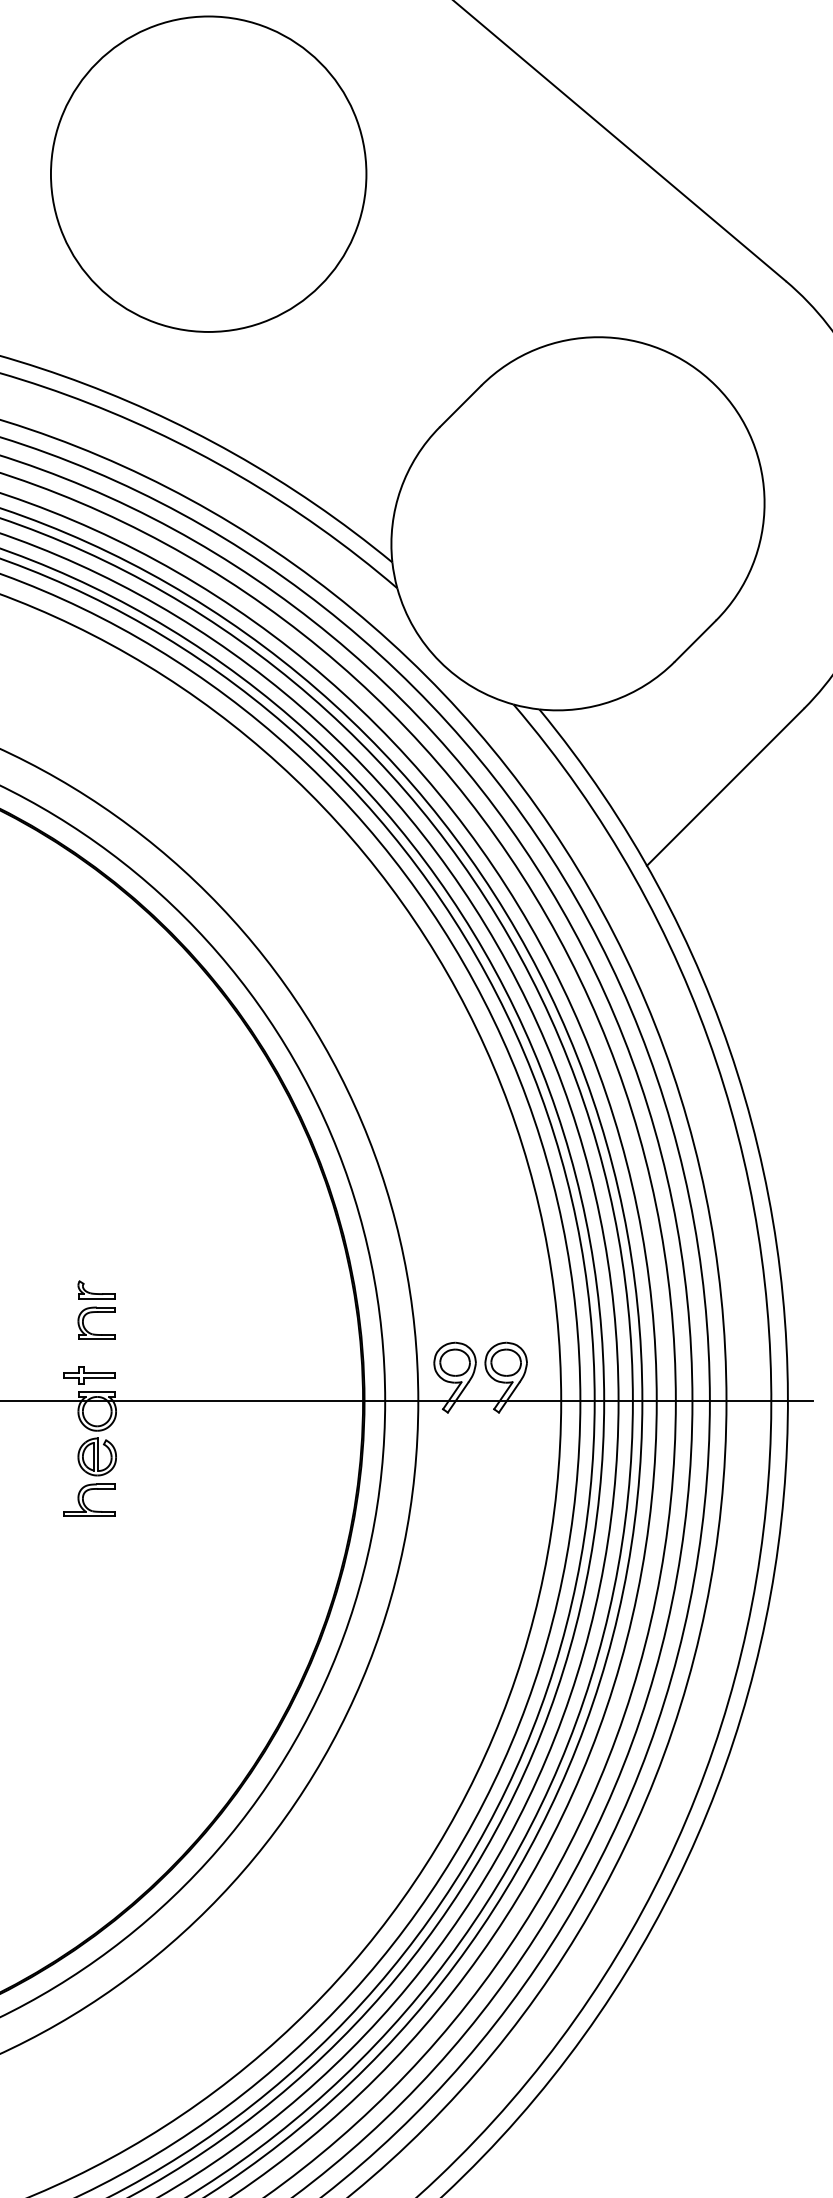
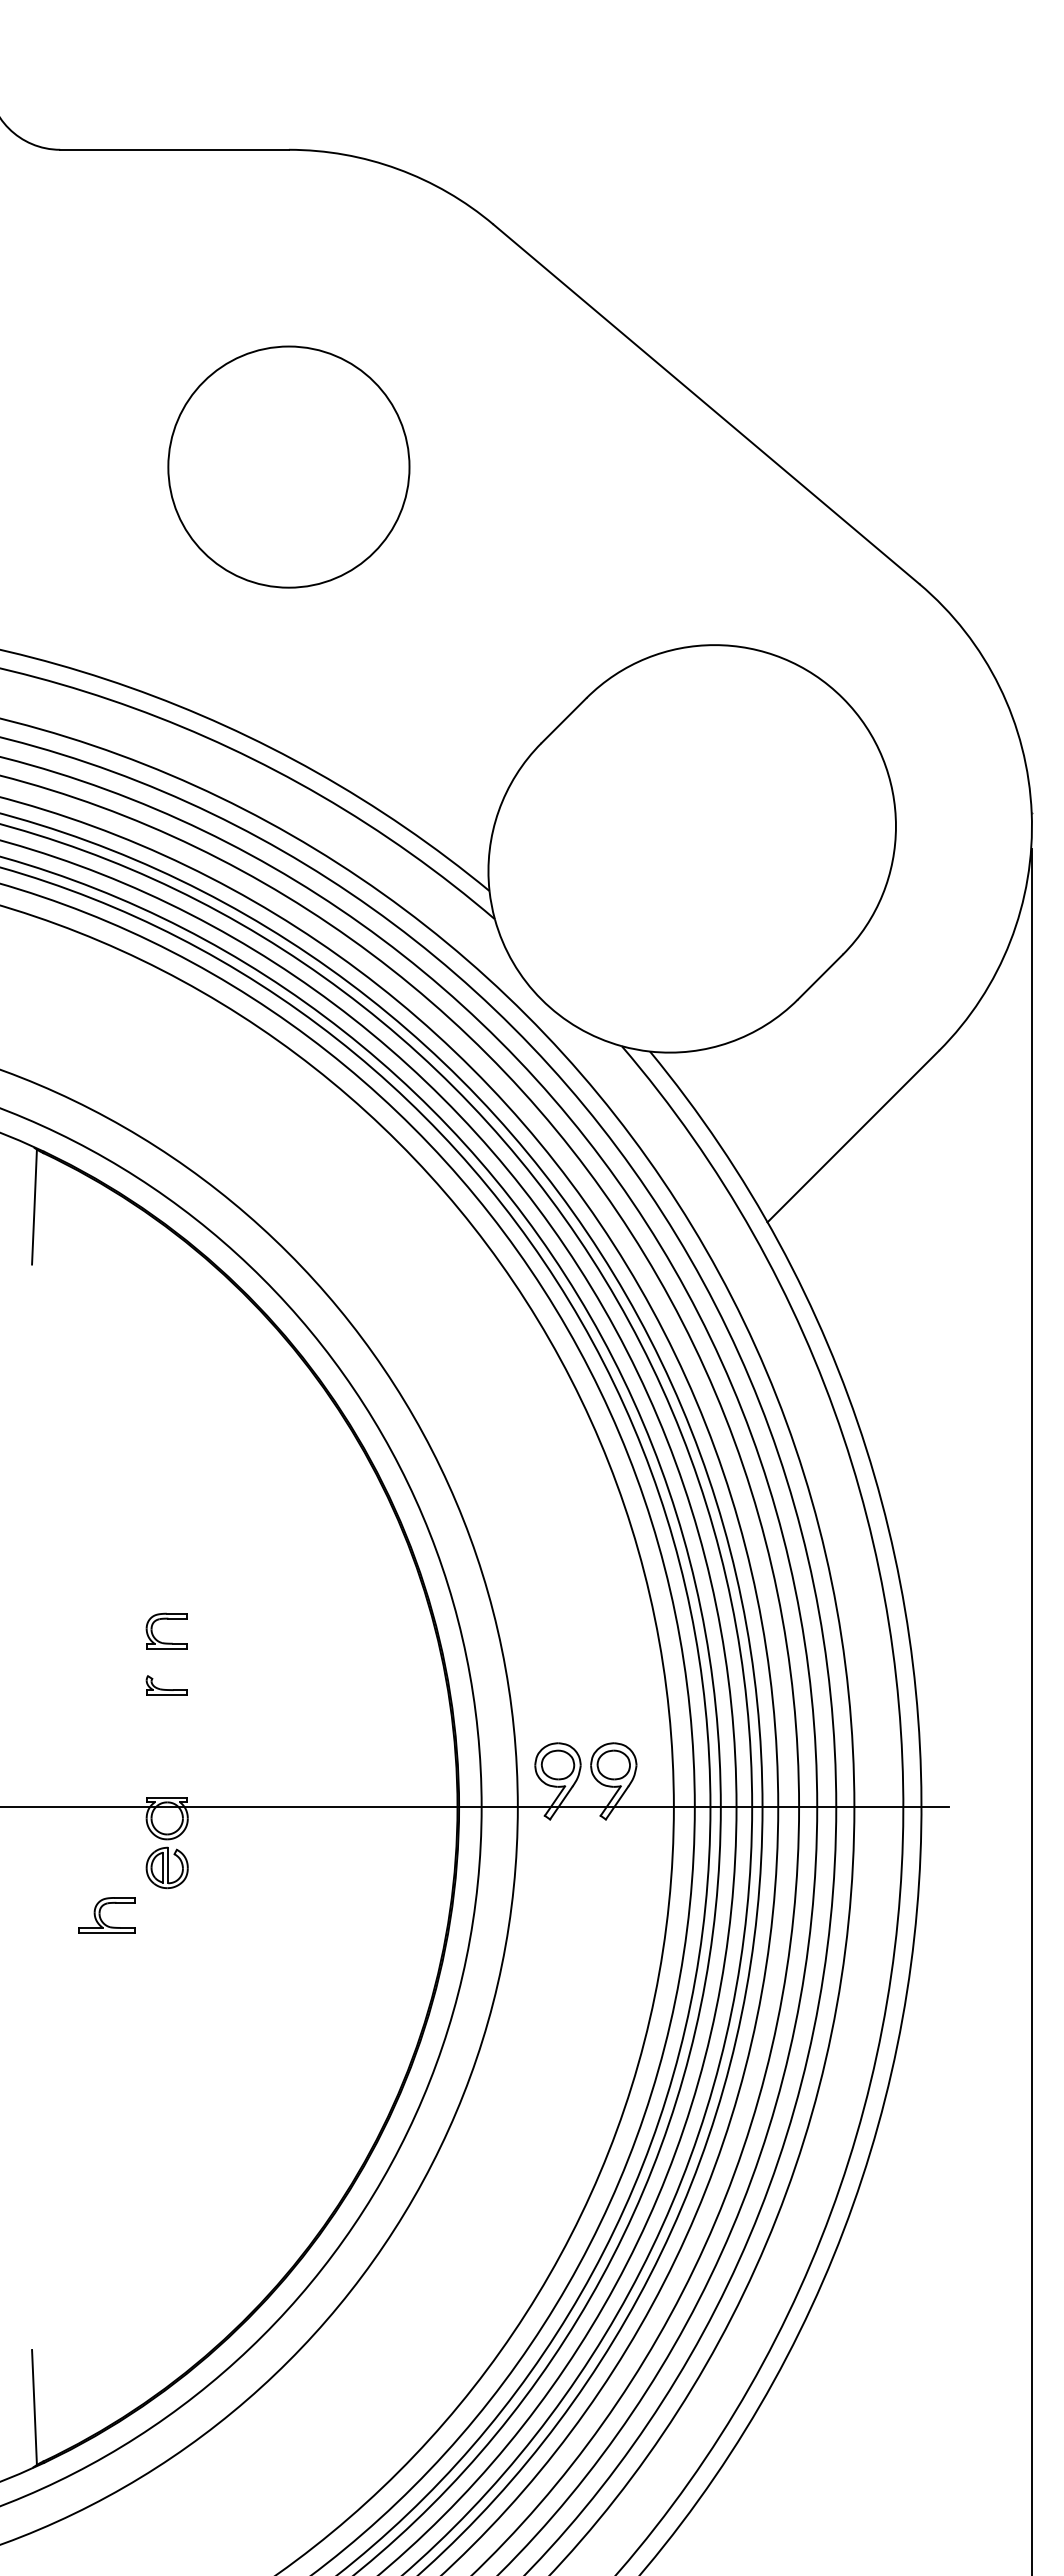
circle: (208, 173) -> (288, 466), size x0.7
part: (96, 1312) -> (166, 1619), moved
part: (89, 1375) -> (158, 1778), removed
part: (89, 1500) -> (106, 1915), moved

